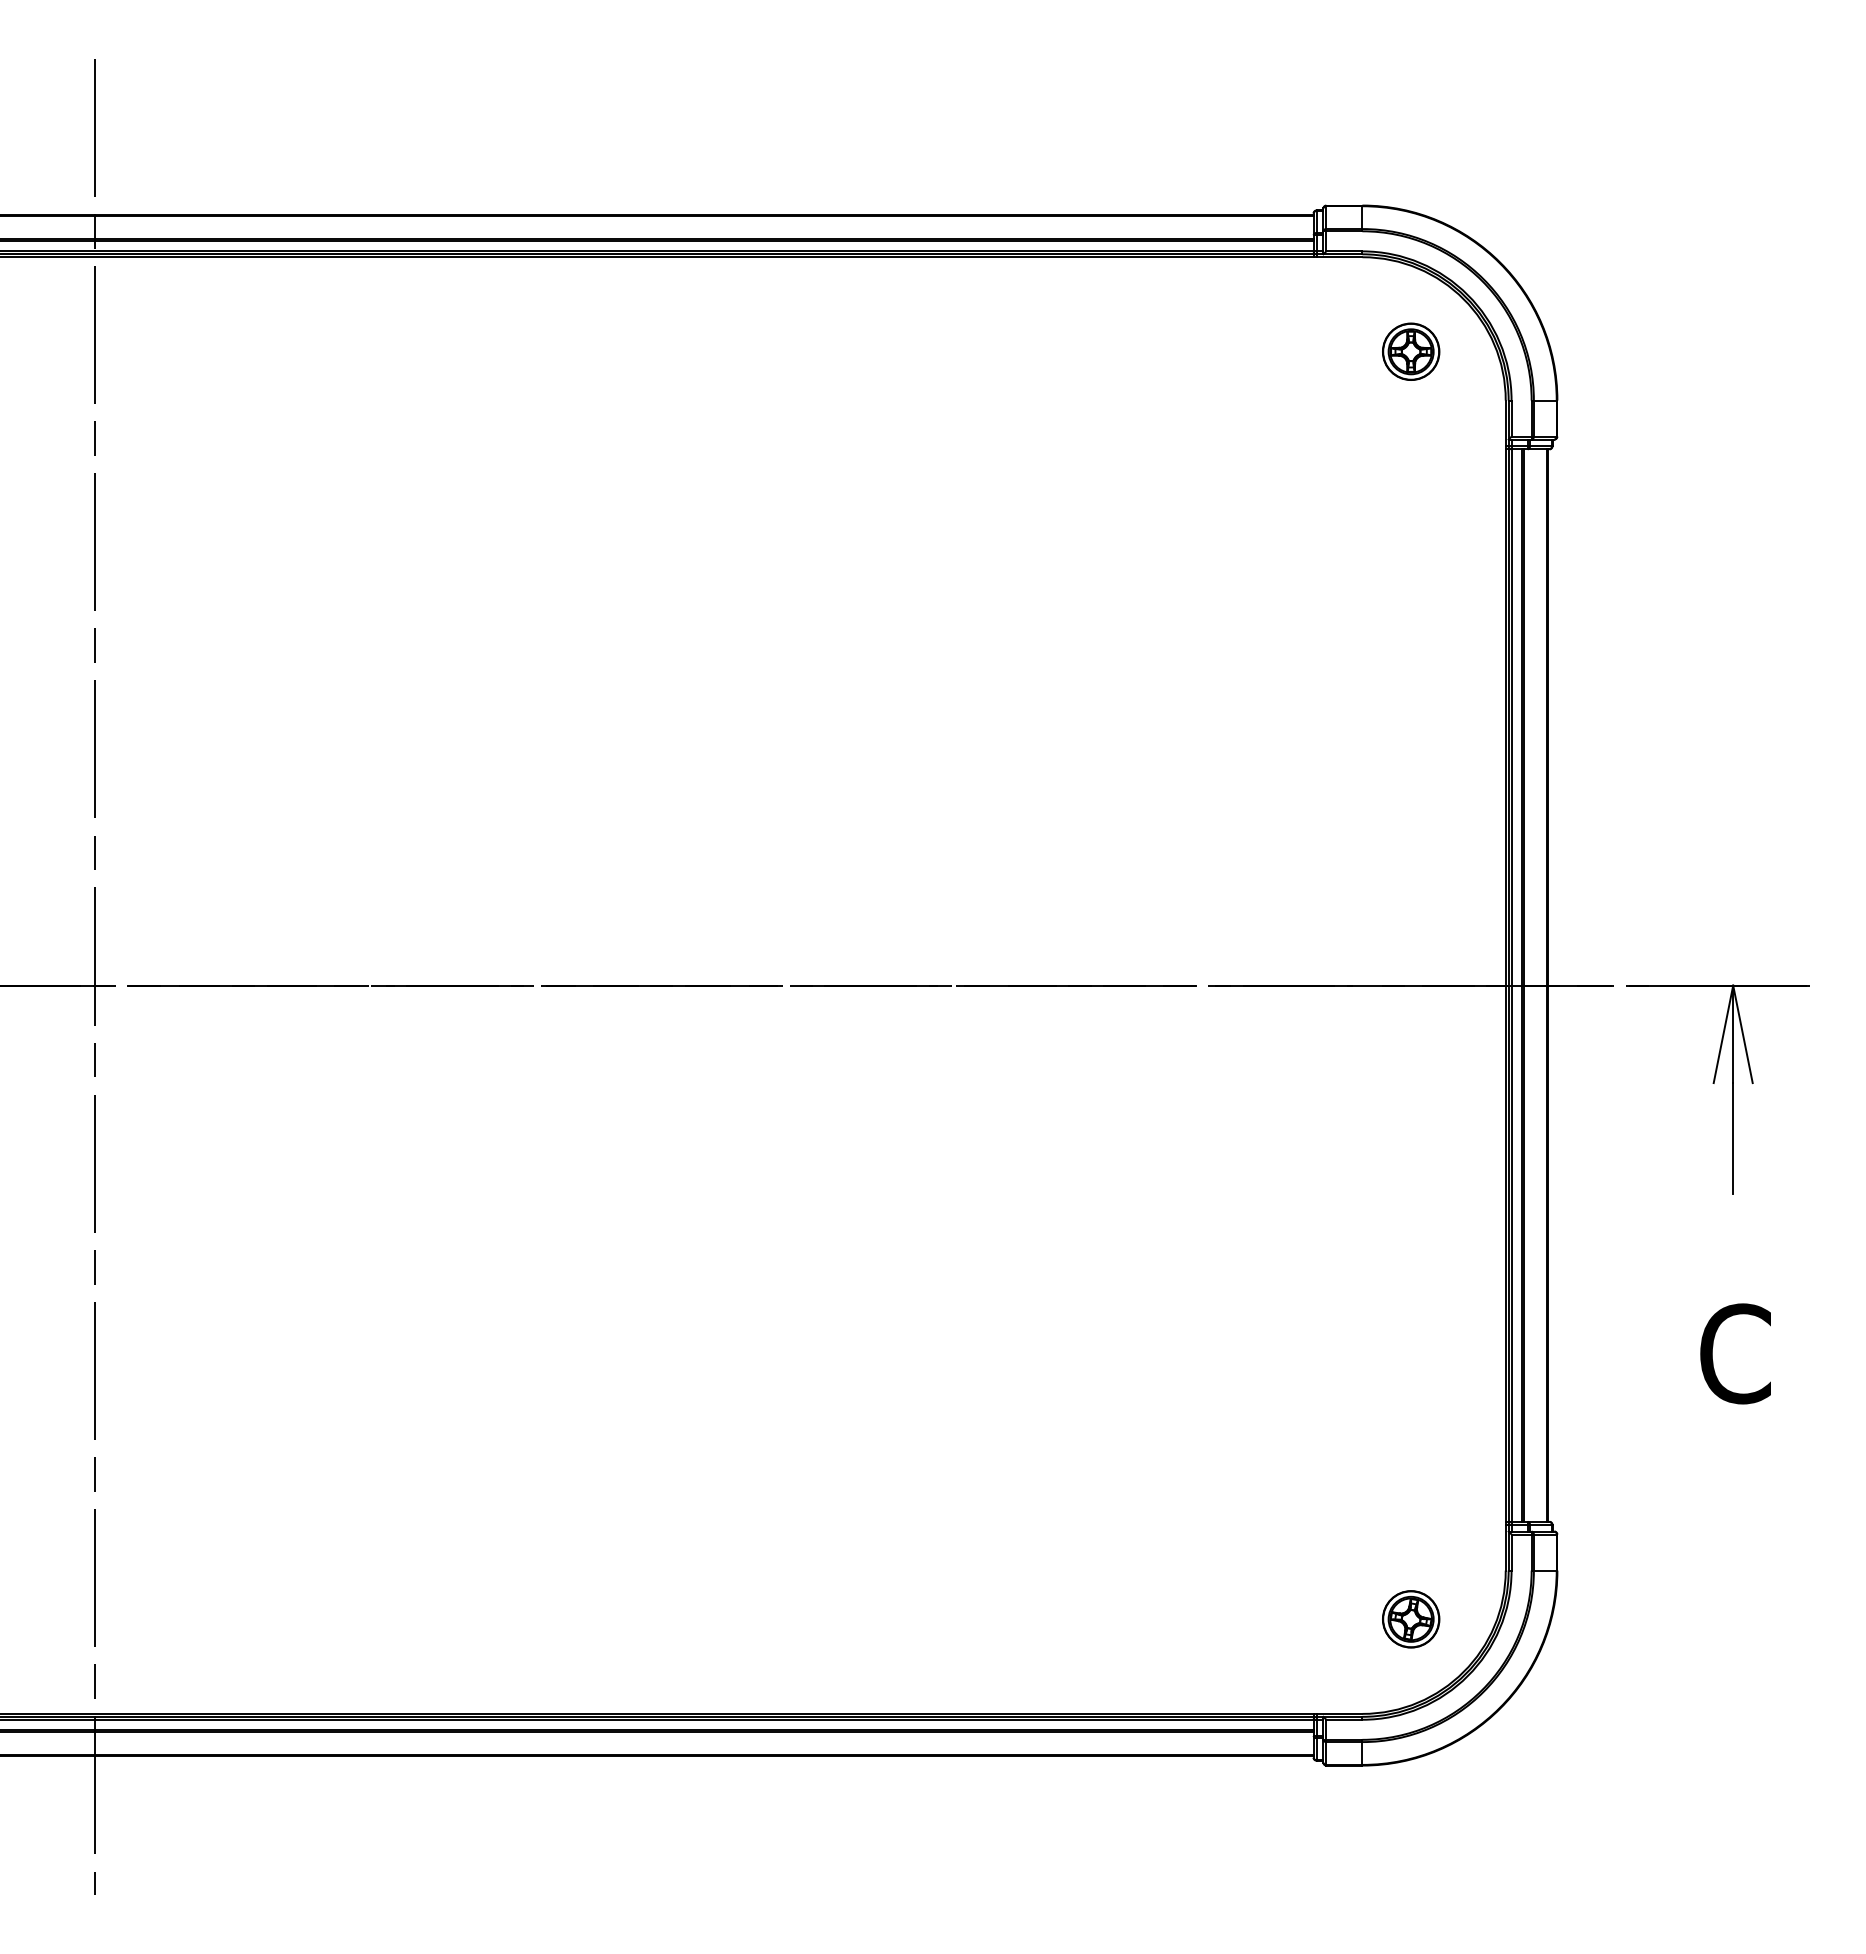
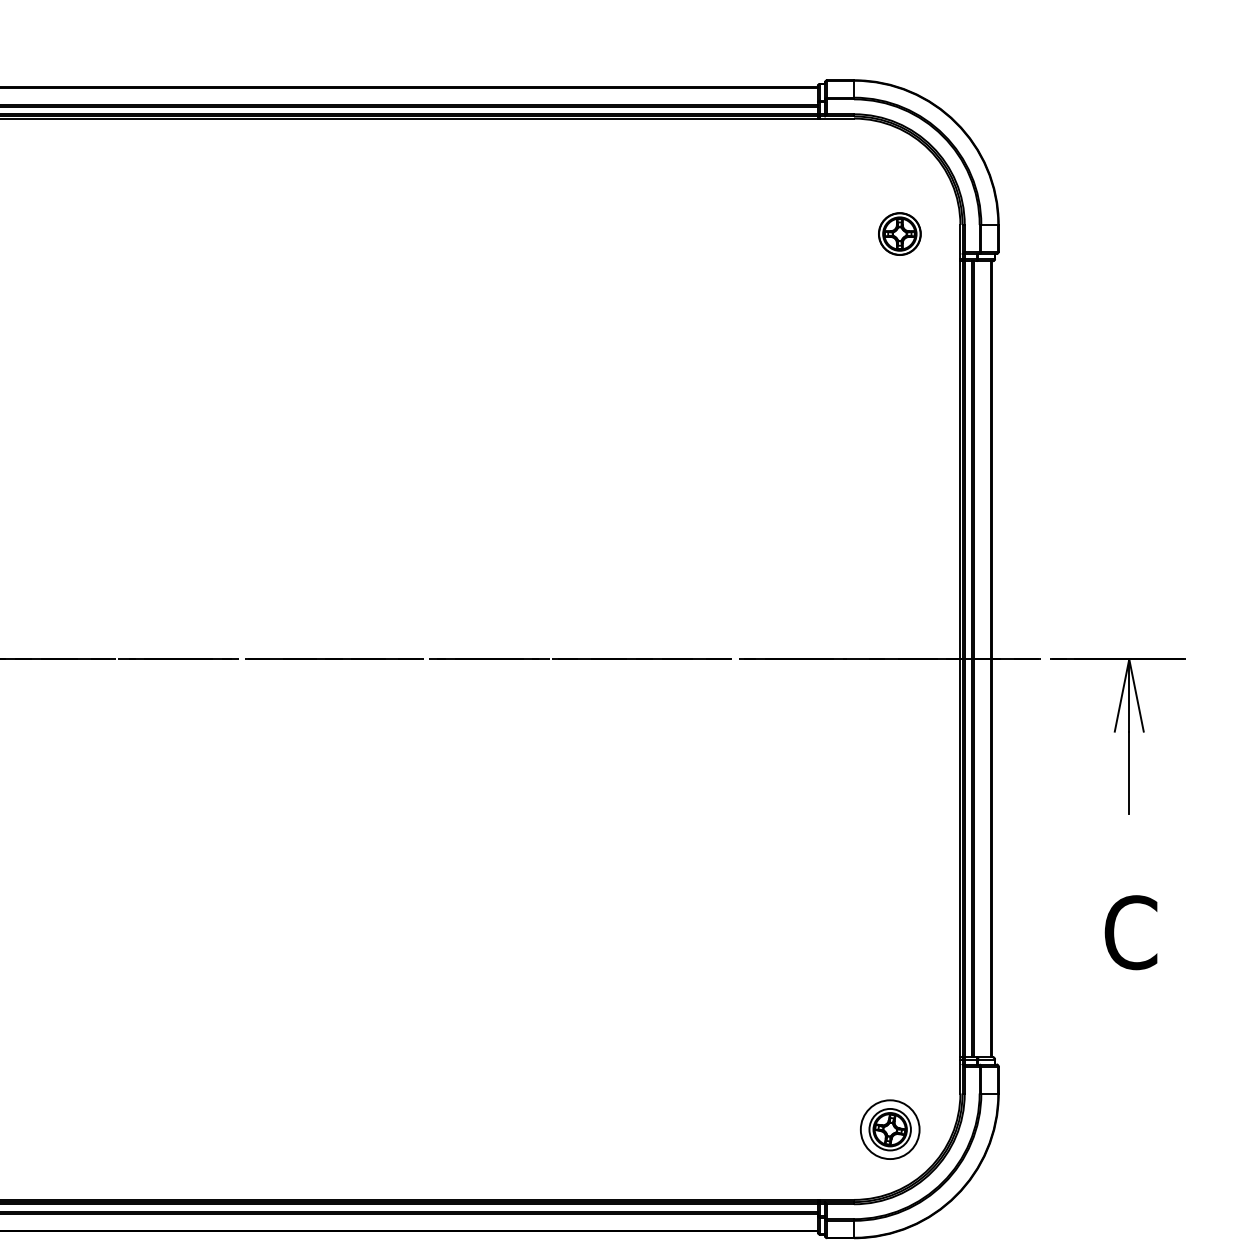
part: (1411, 351) -> (900, 233), moved
circle: (1410, 1619) -> (889, 1129), size x1.4

